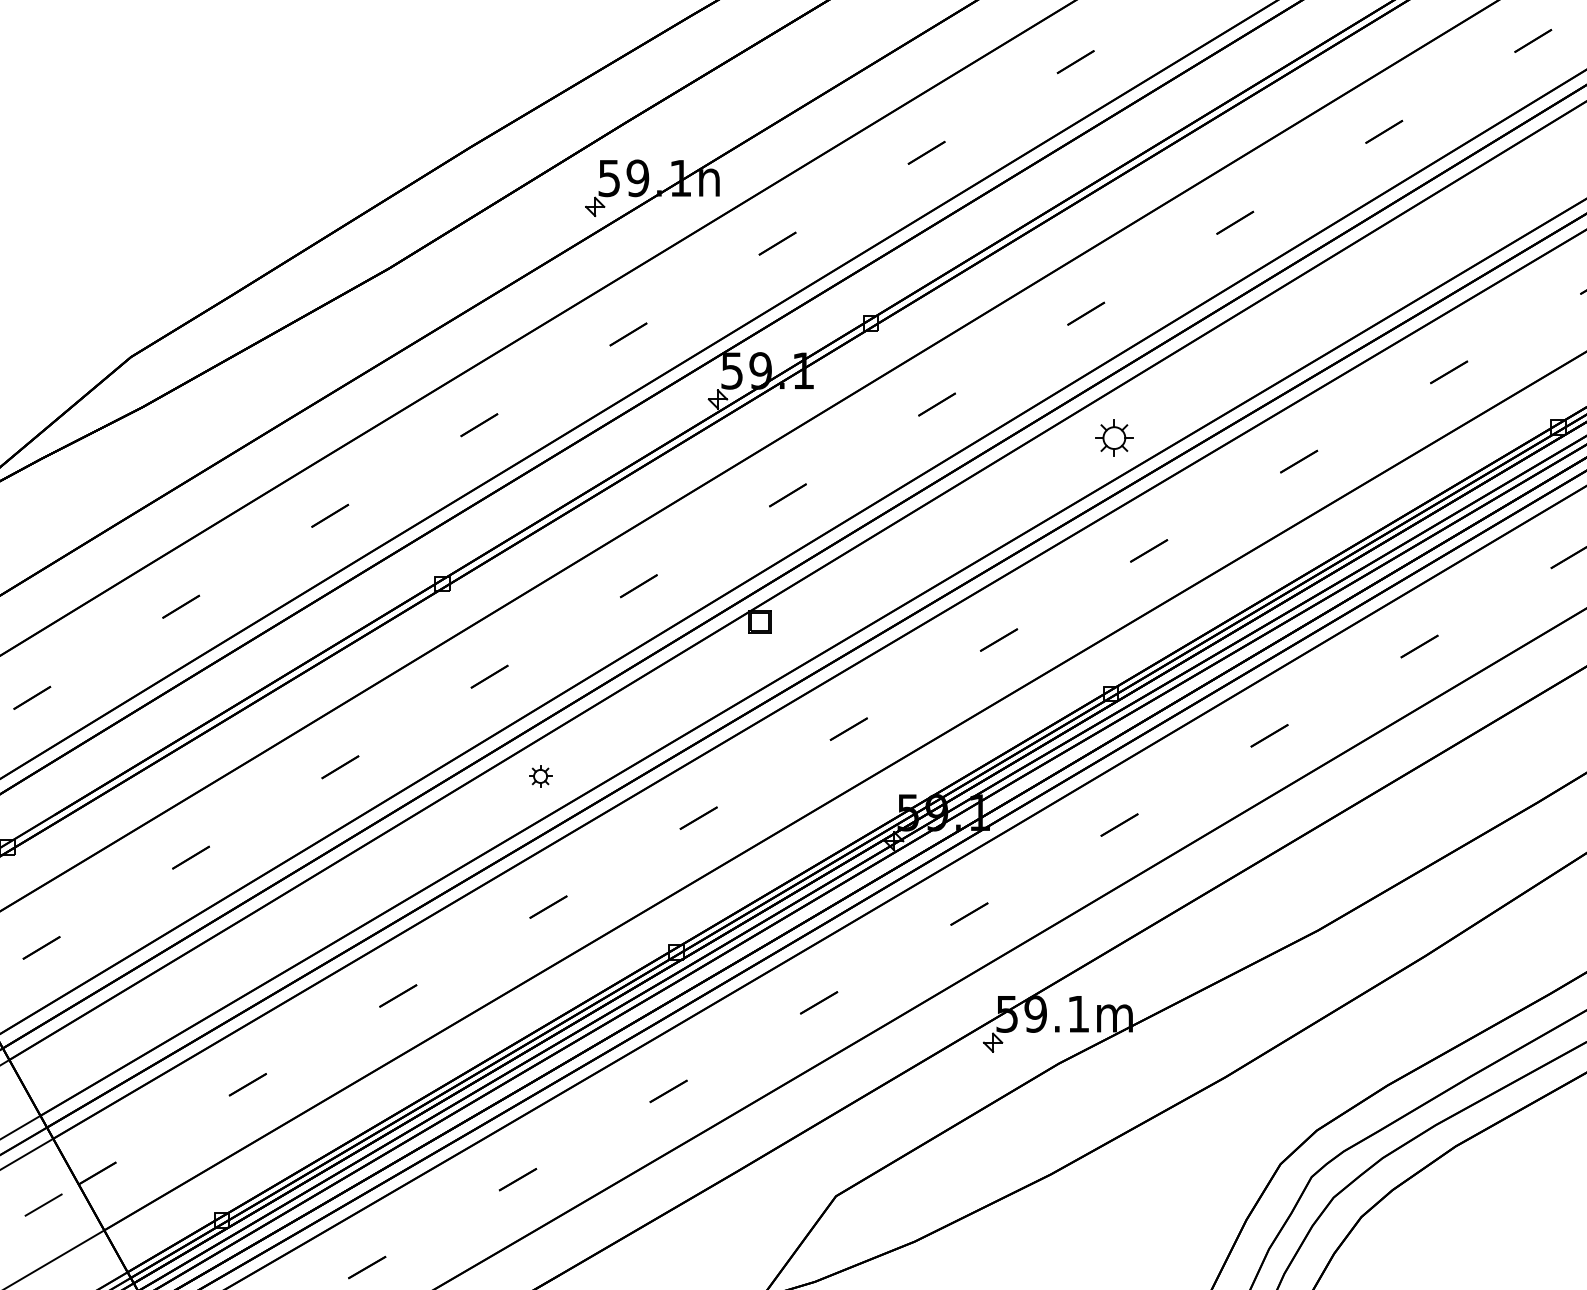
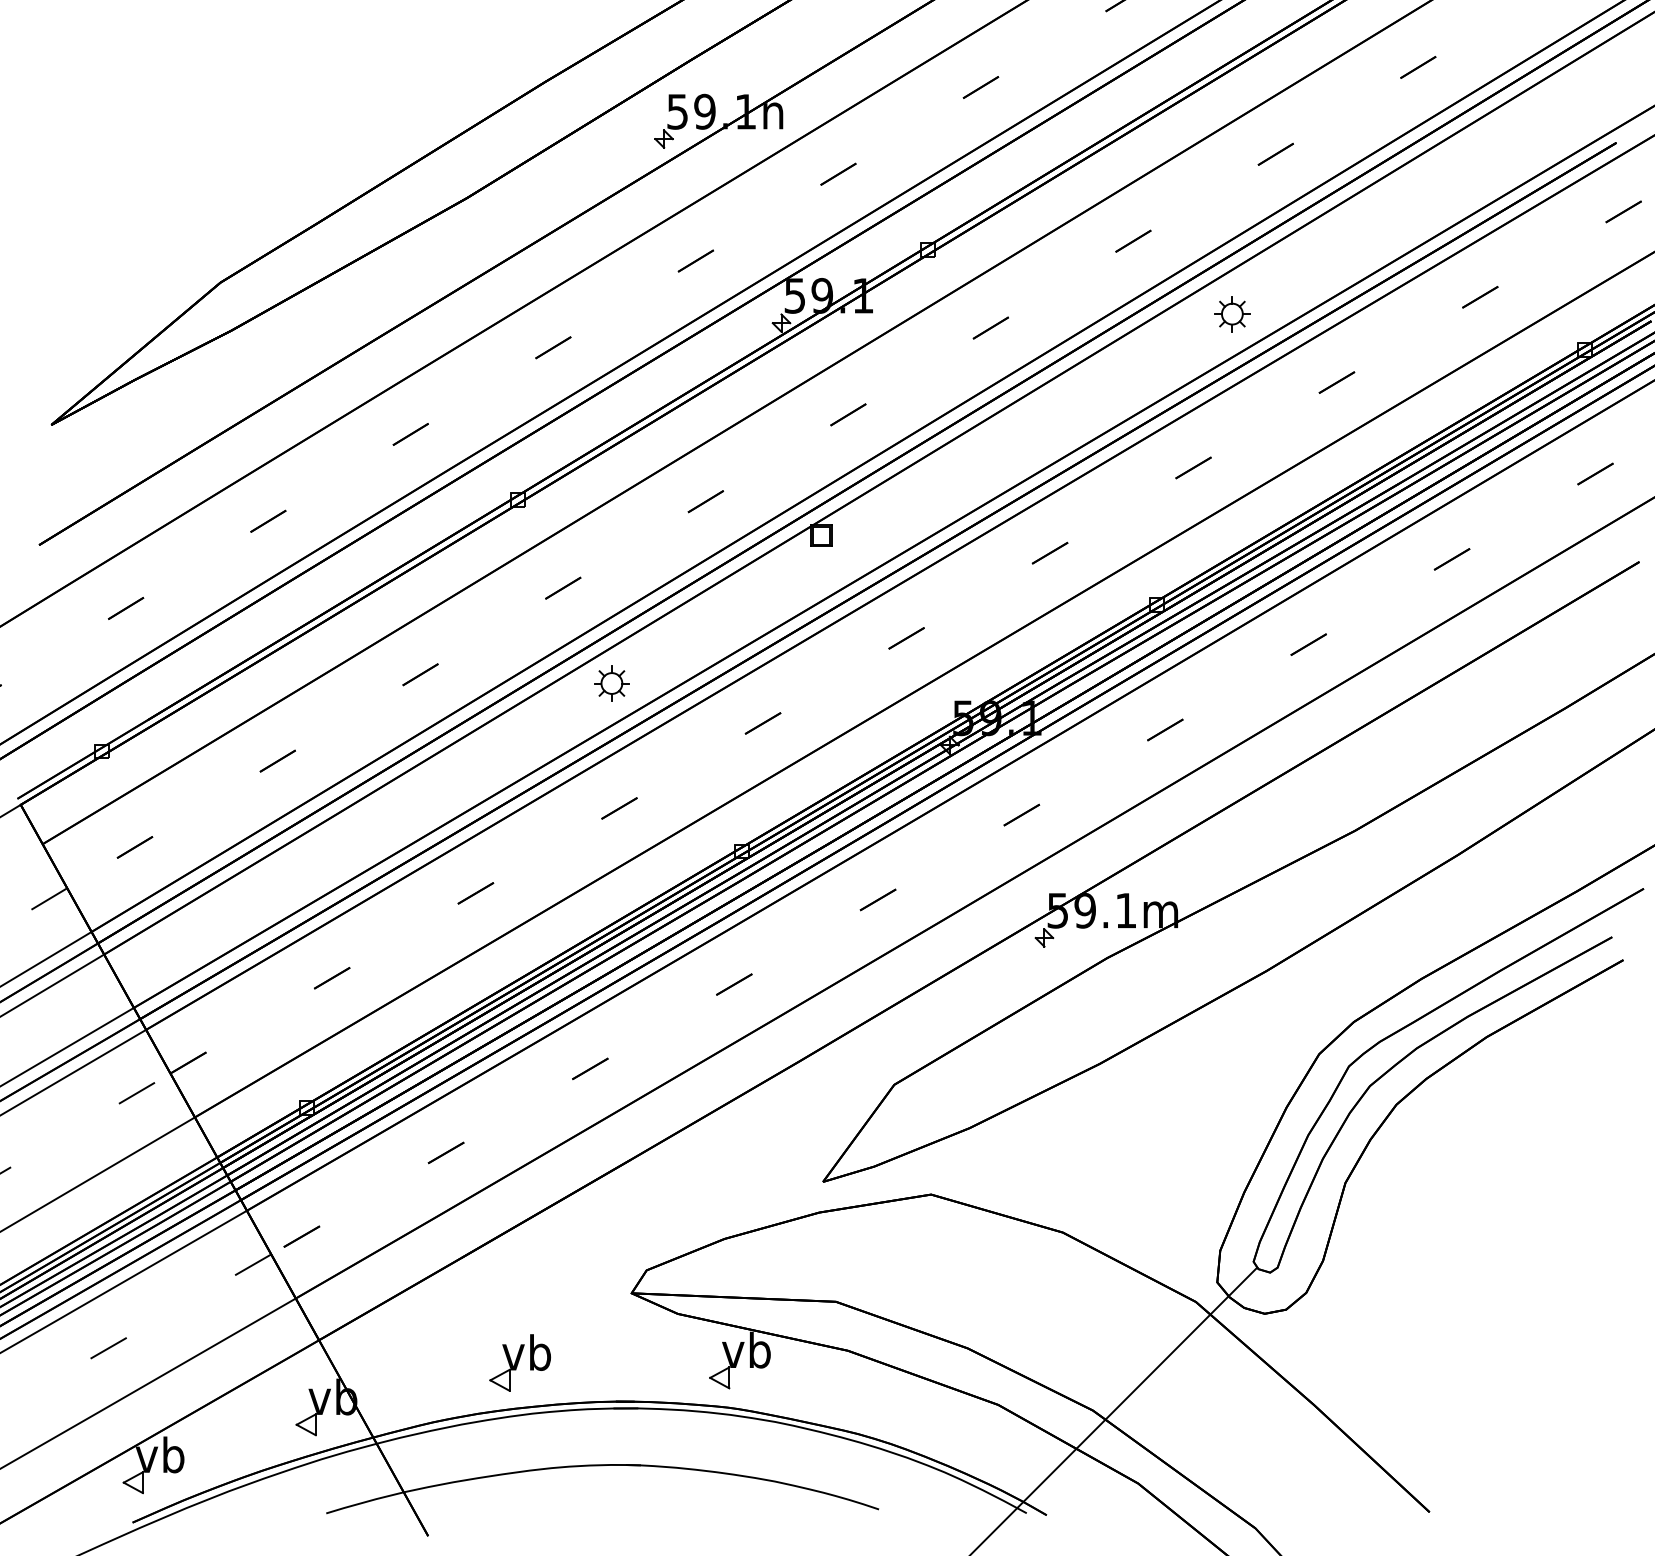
part: (1114, 438) -> (1232, 314), moved
part: (540, 776) -> (611, 683), size x1.67

